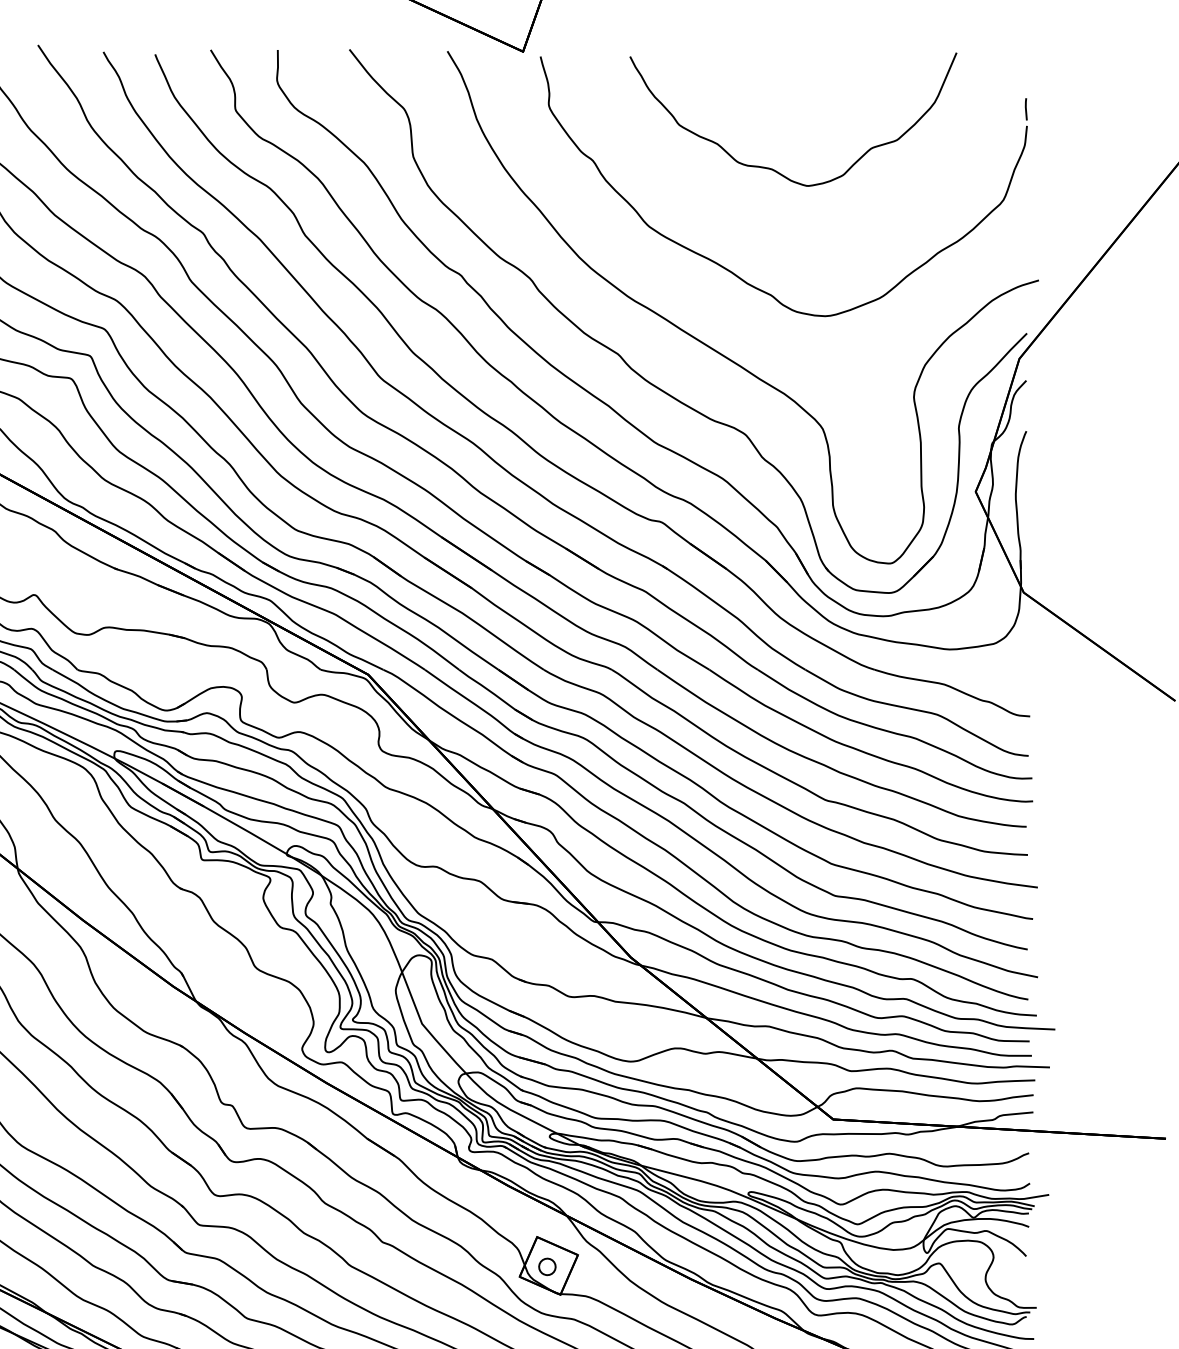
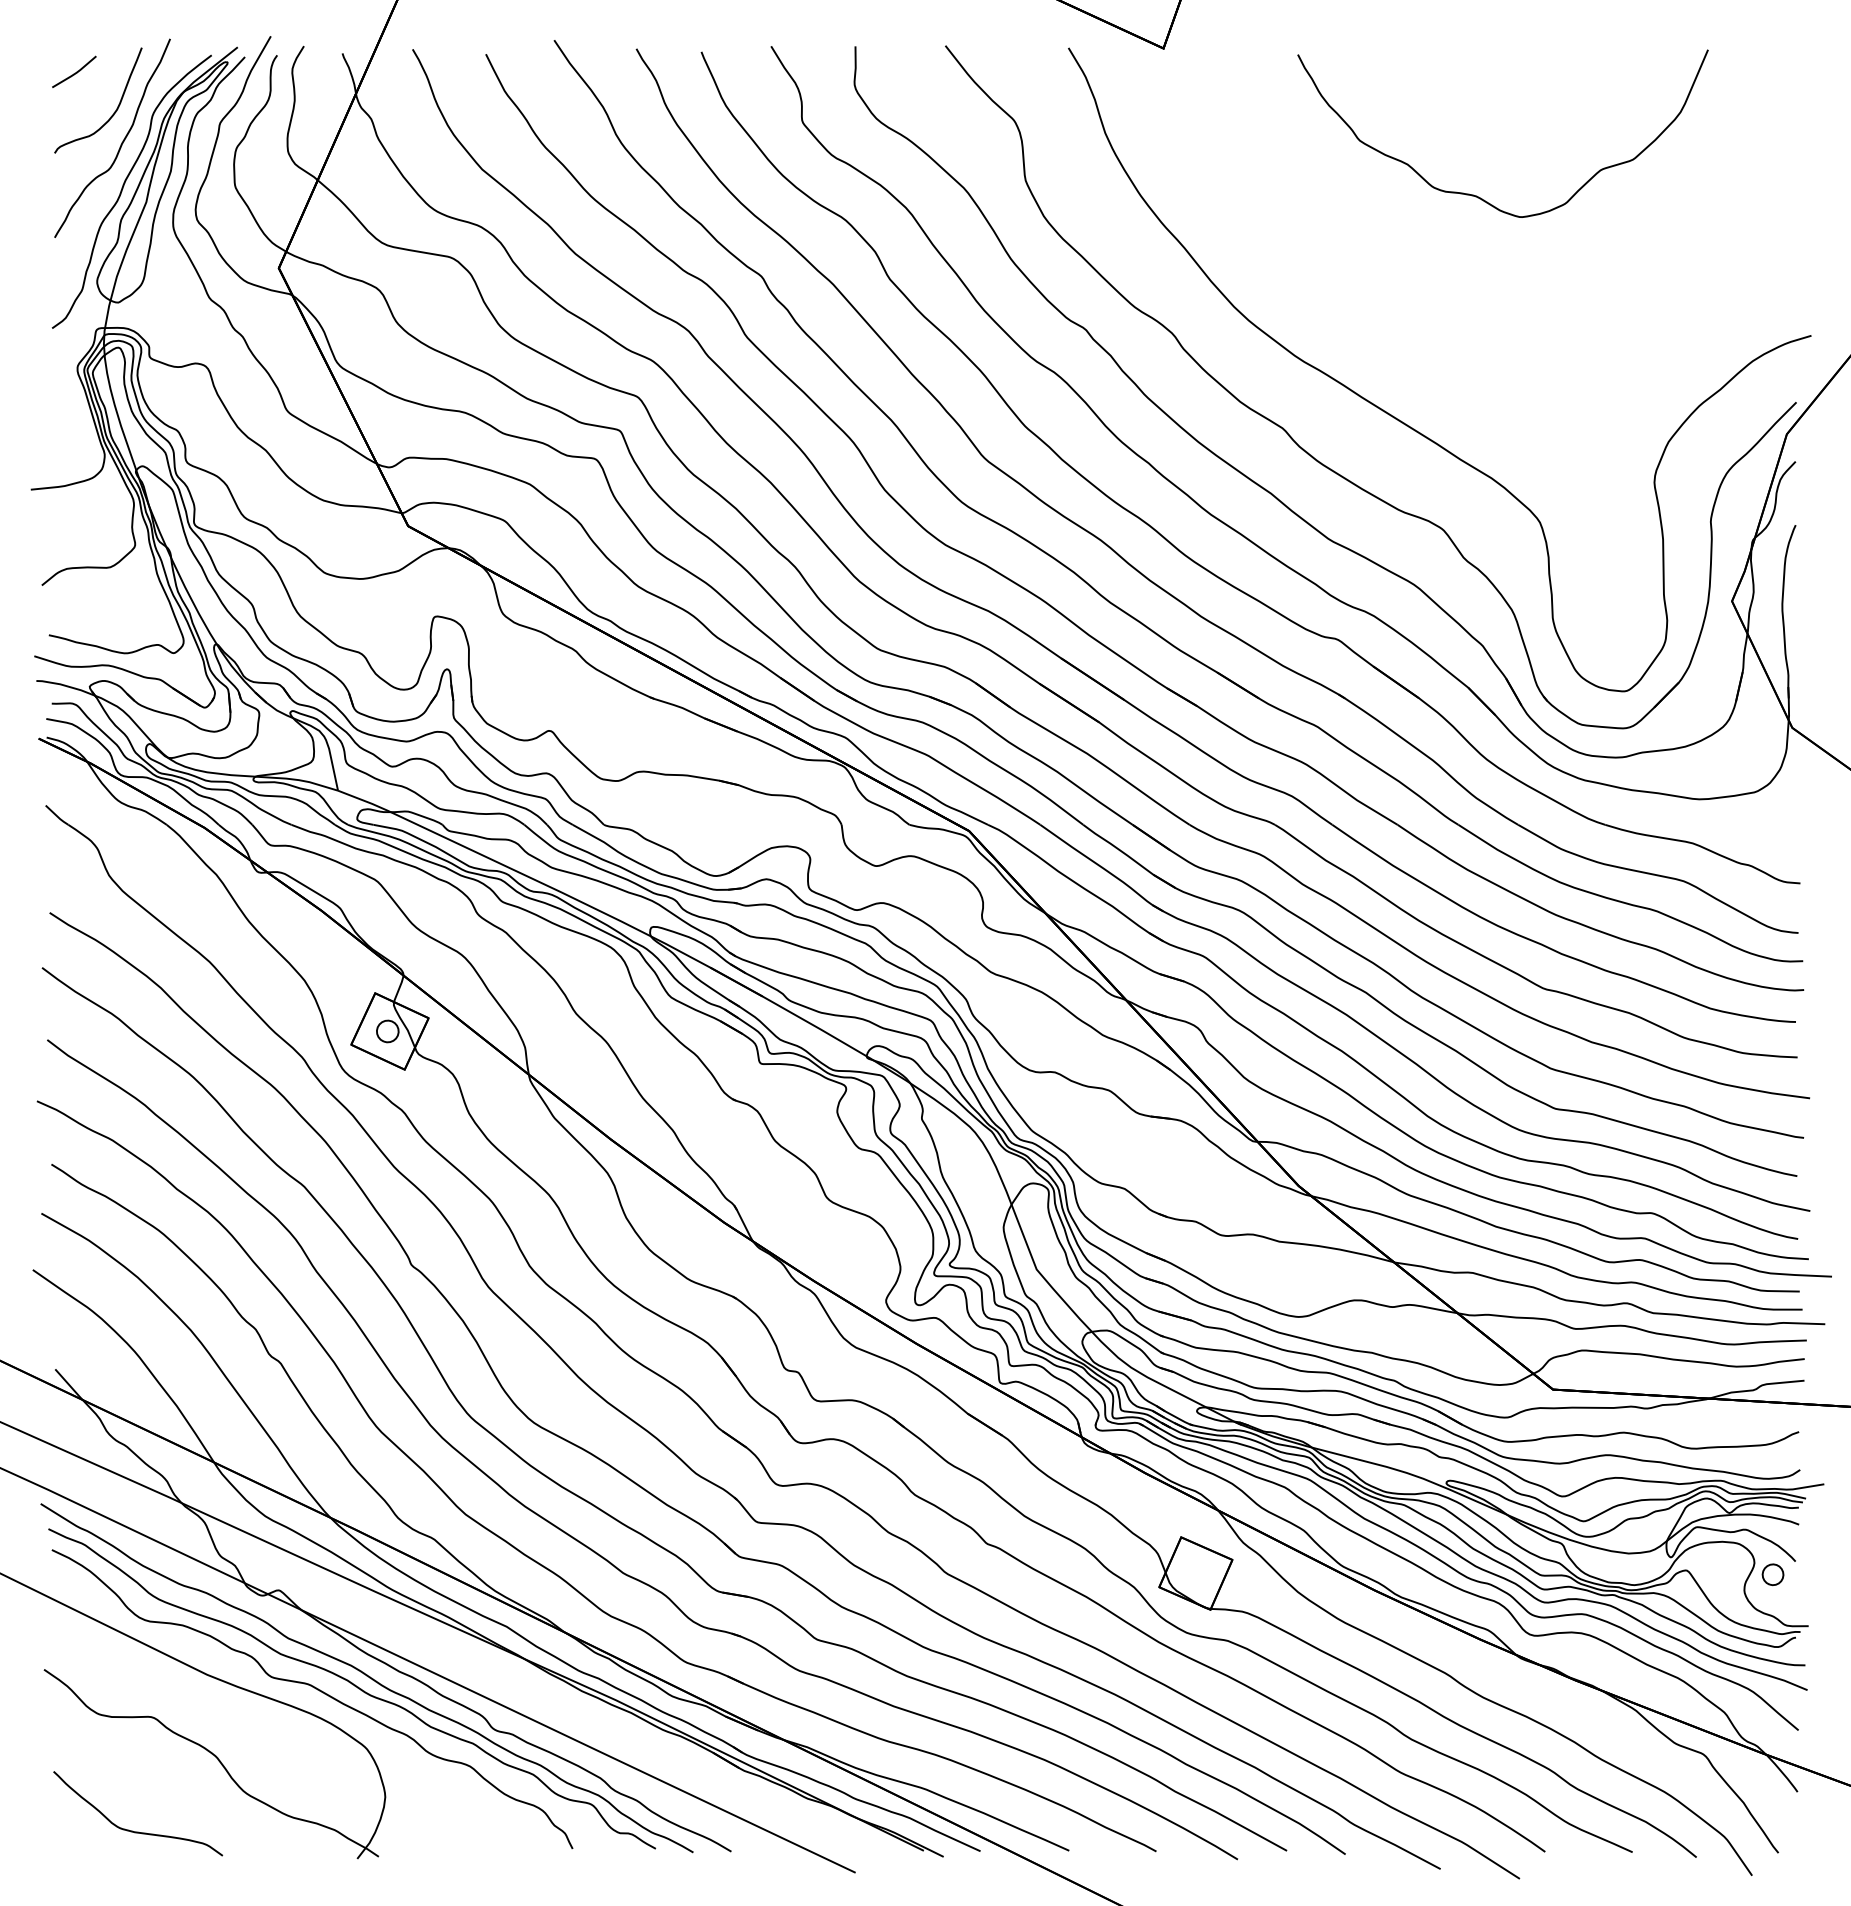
part: (729, 269) -> (1422, 322), removed
part: (546, 1266) -> (1772, 1574), moved

